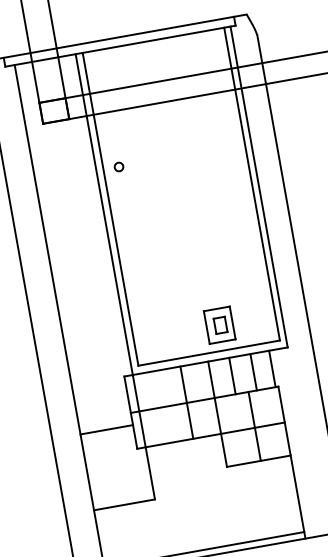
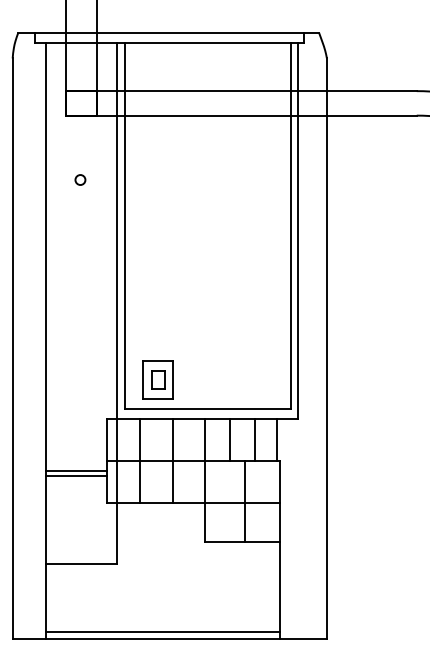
circle: (118, 166) -> (80, 179), moved
part: (219, 324) -> (157, 379), moved
line: (159, 407) -> (140, 460), added
line: (106, 426) -> (76, 471), added

